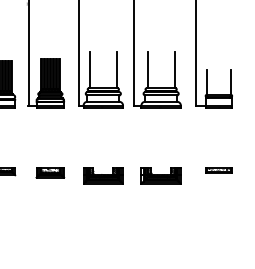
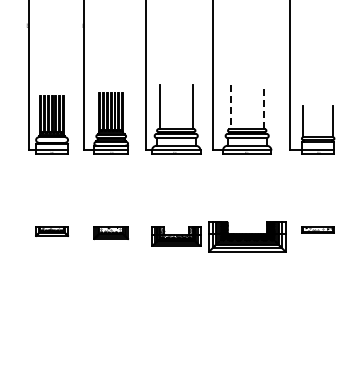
line: (174, 69) -> (263, 106), solid -> dashed
line: (147, 70) -> (230, 107), solid -> dashed
part: (160, 175) -> (246, 236), size x1.6

